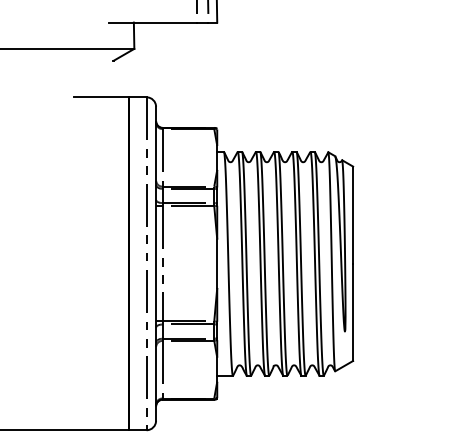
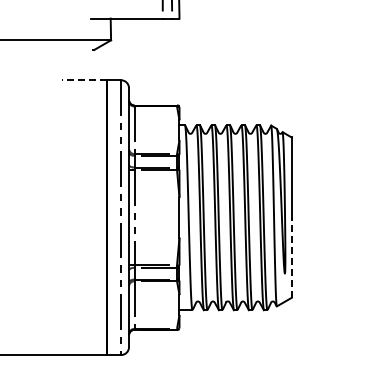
line: (100, 97) -> (83, 80), solid -> dashed
line: (352, 312) -> (291, 257), solid -> dashed

